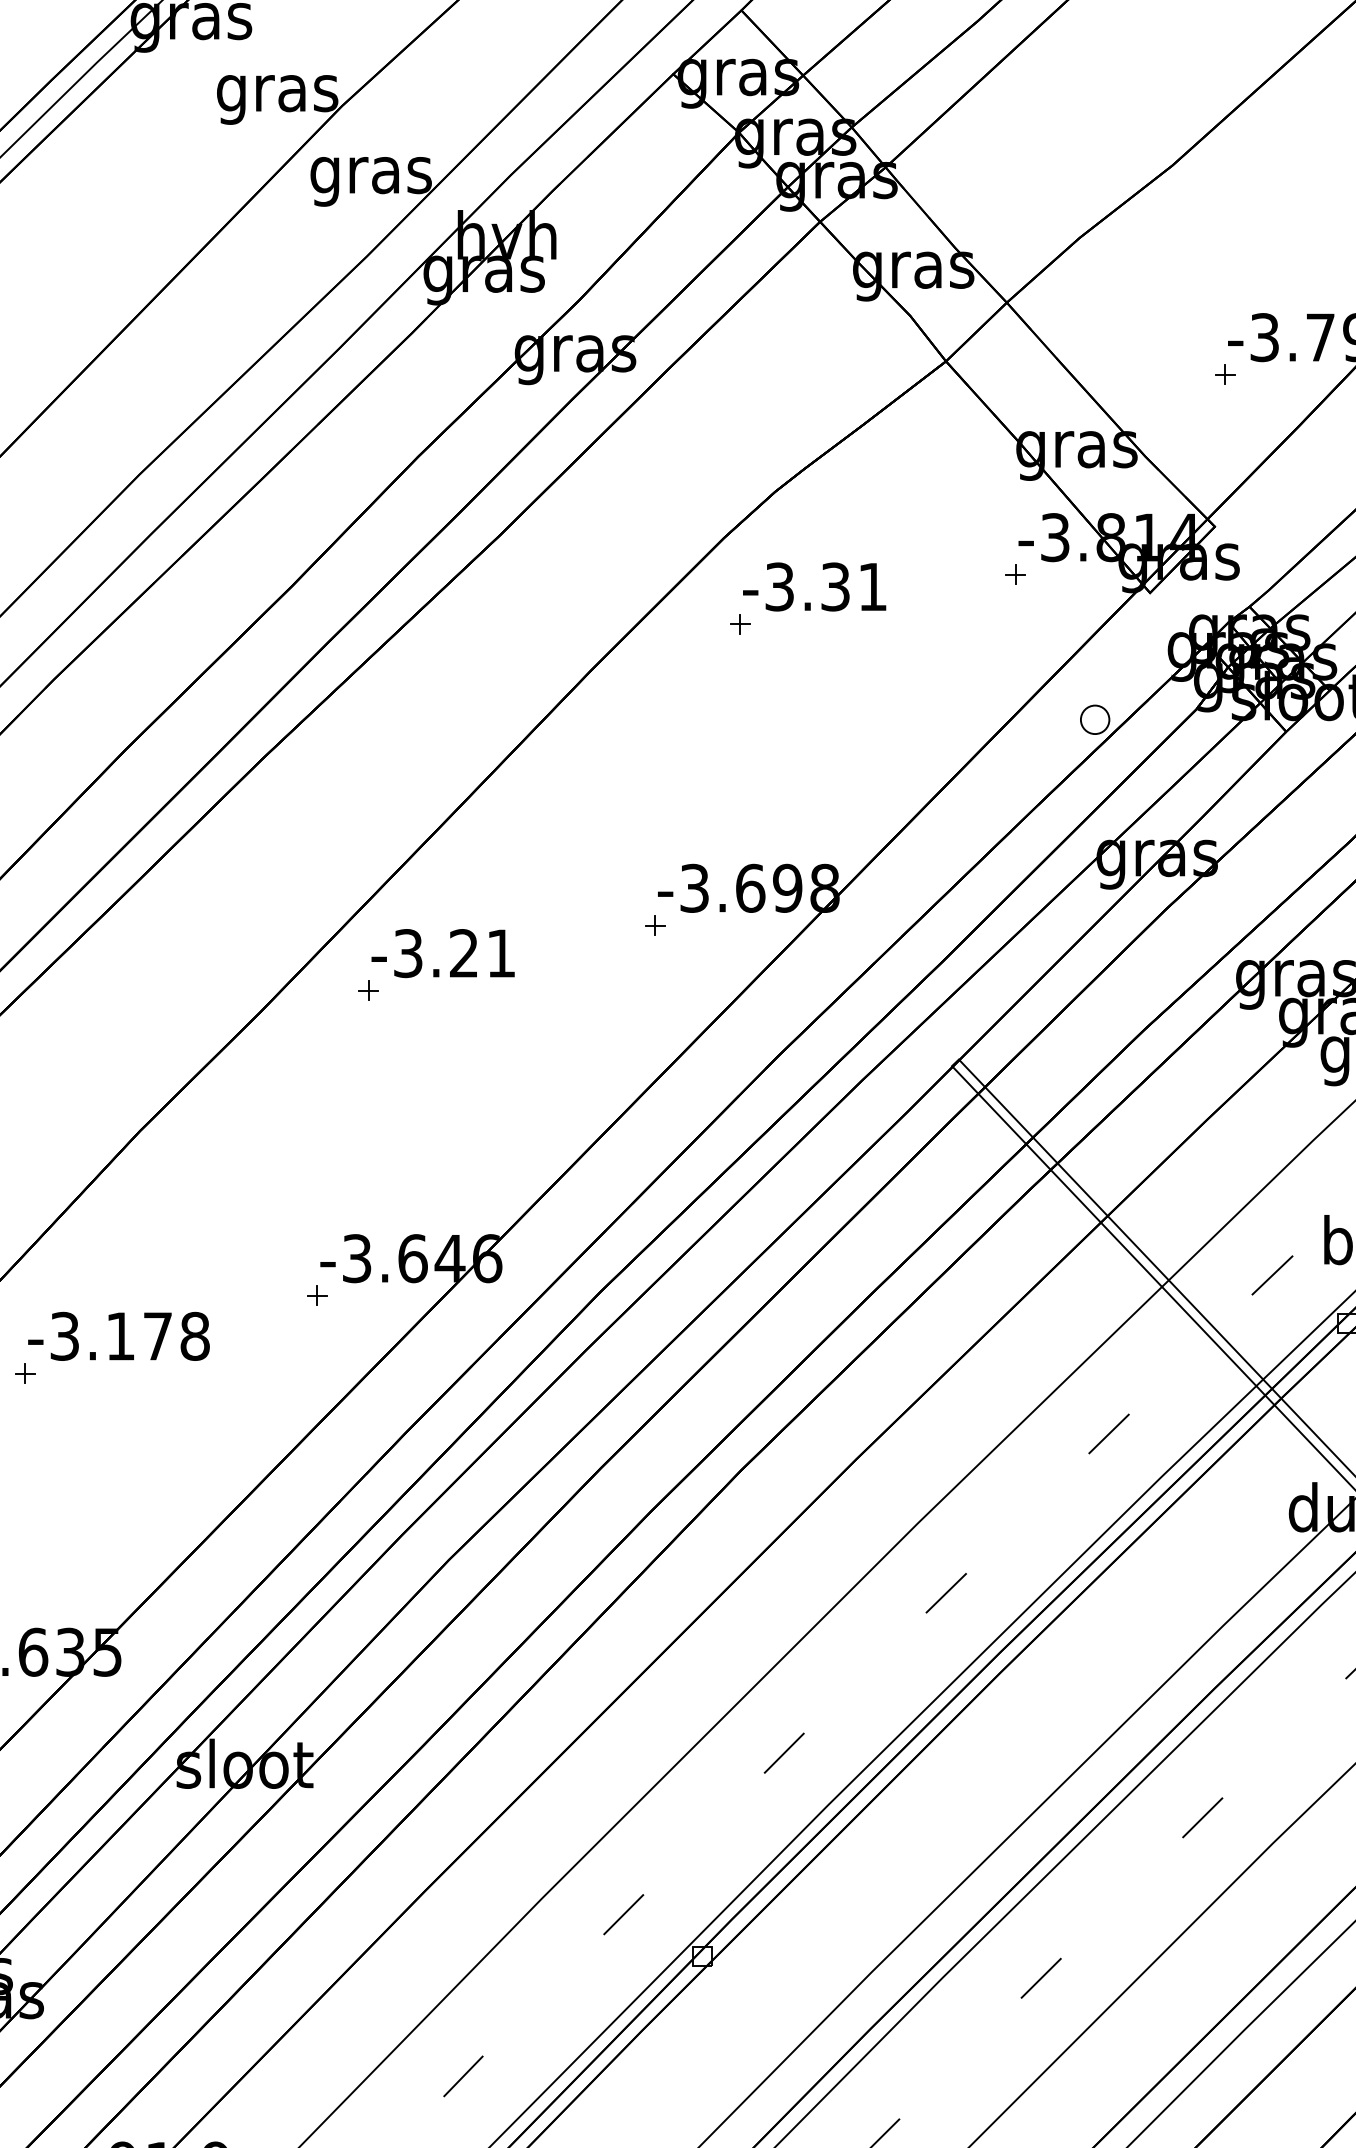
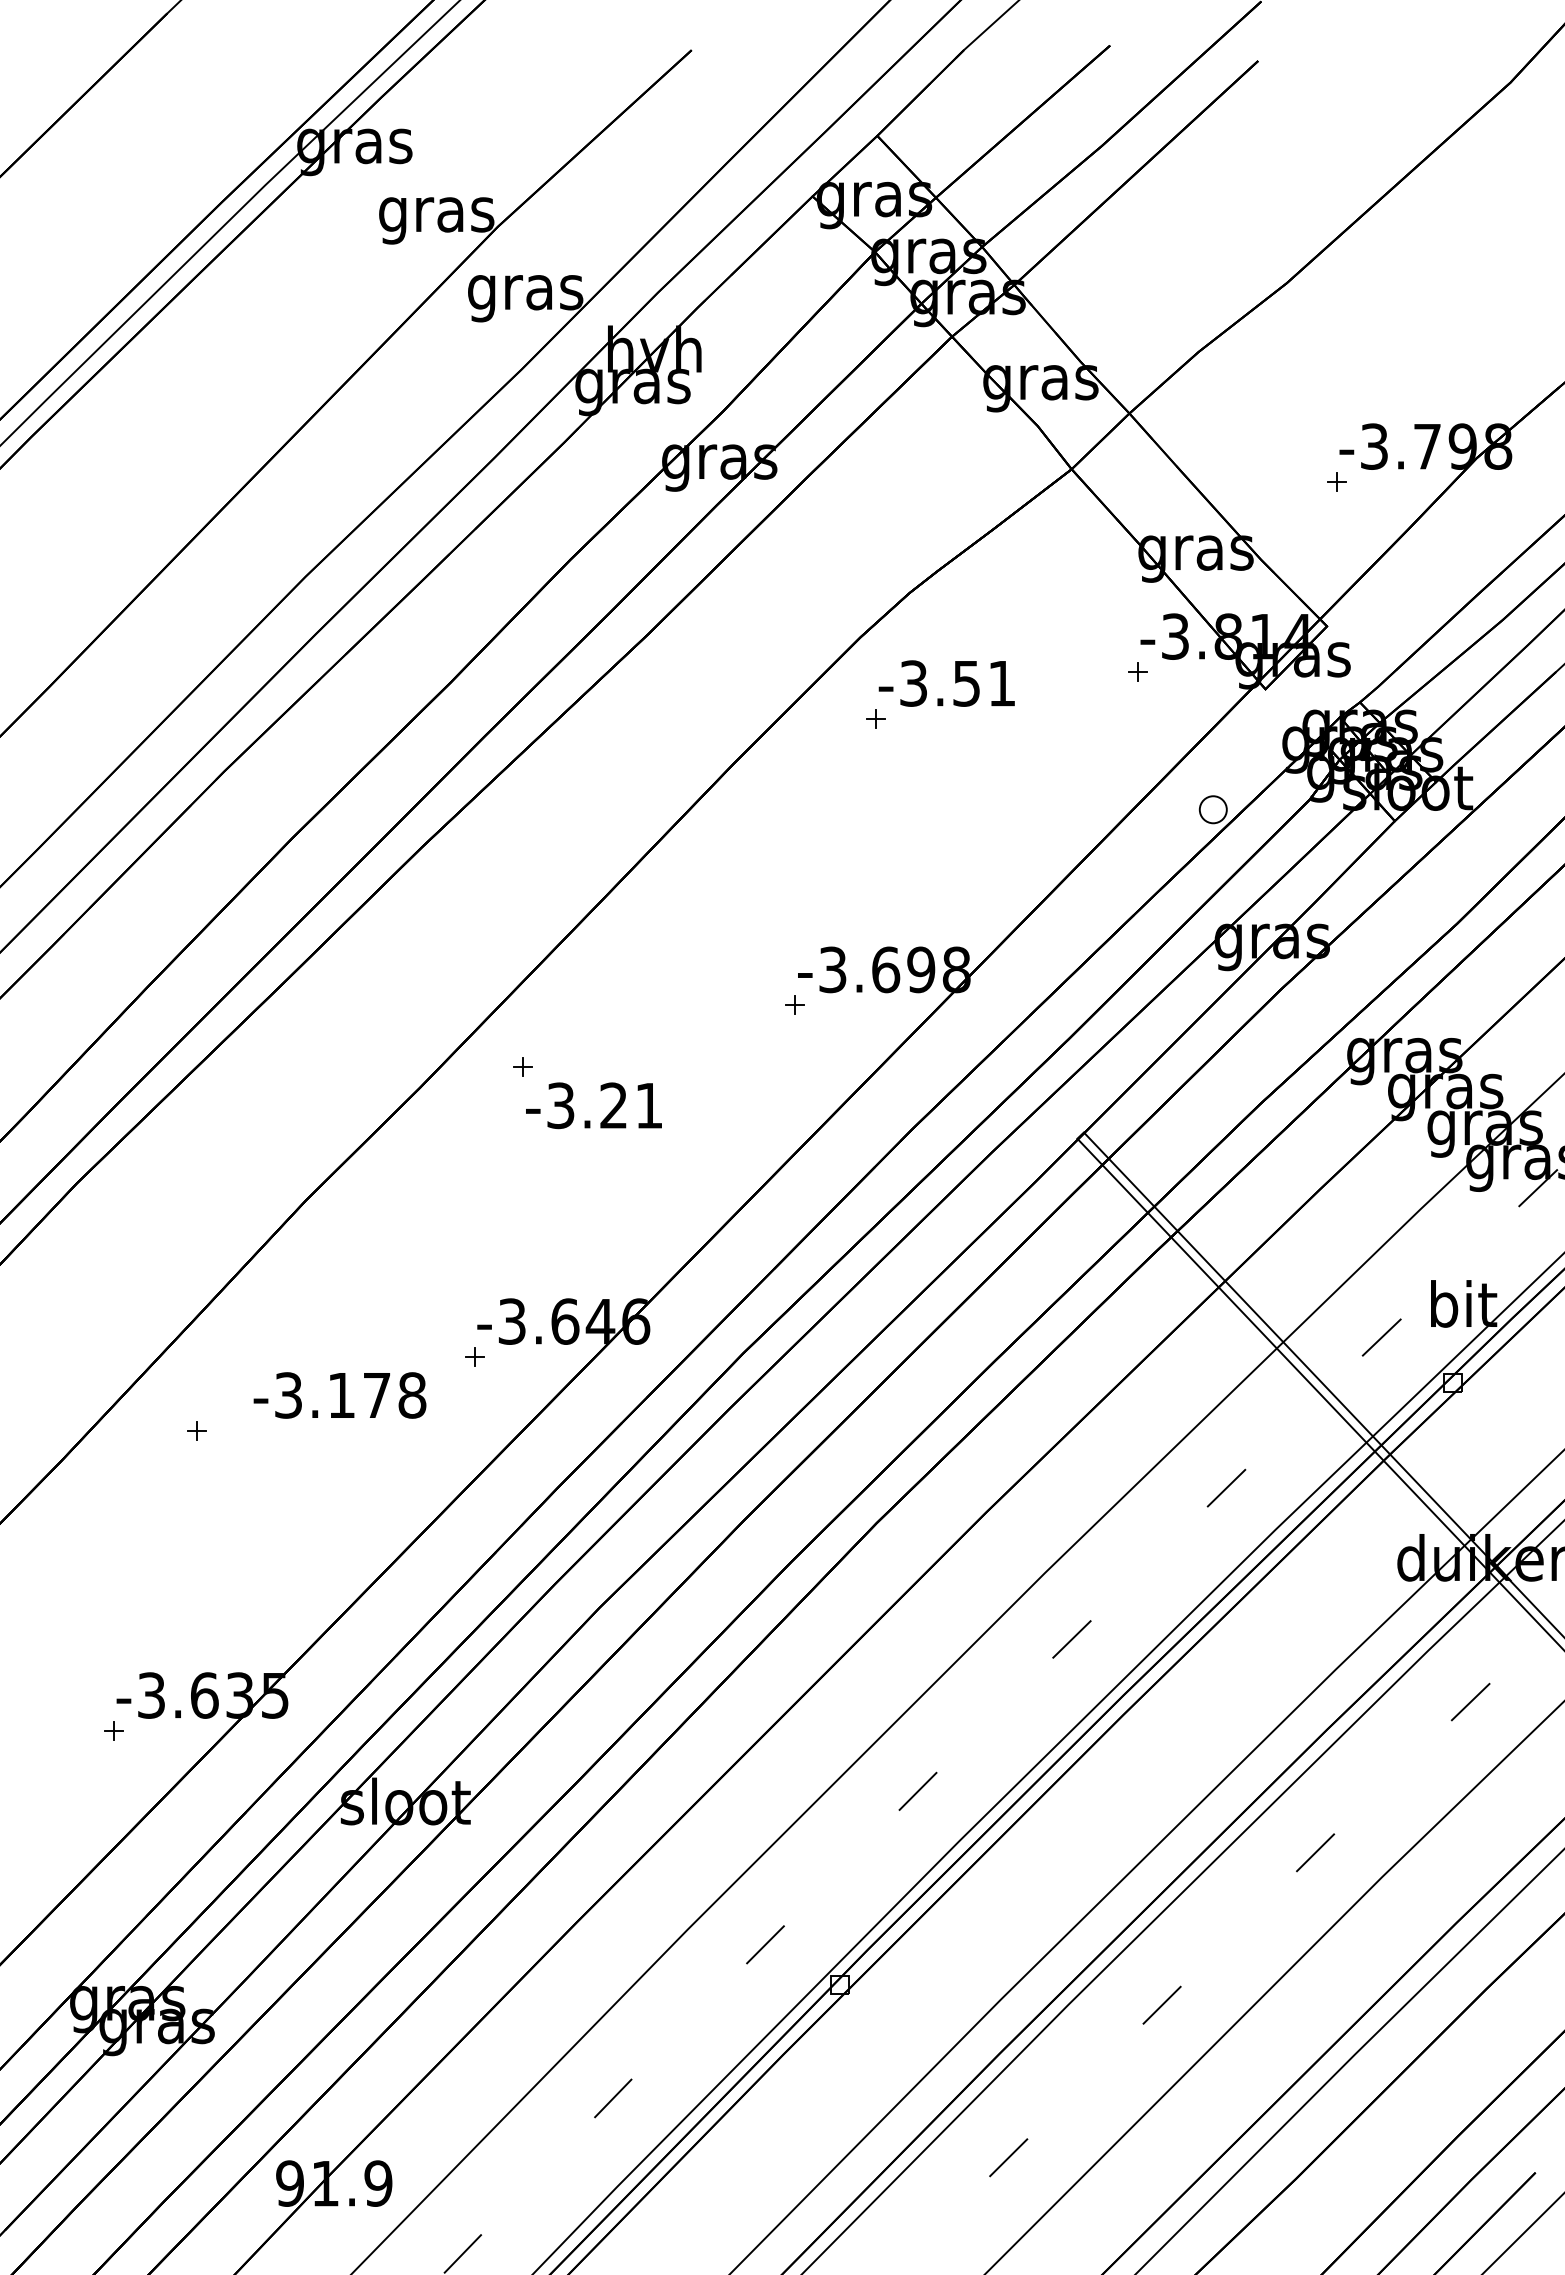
text: (836, 586) -> (967, 683), -3.31 -> -3.51
text: (442, 953) -> (593, 1105), moved
text: (118, 1336) -> (339, 1395), moved

